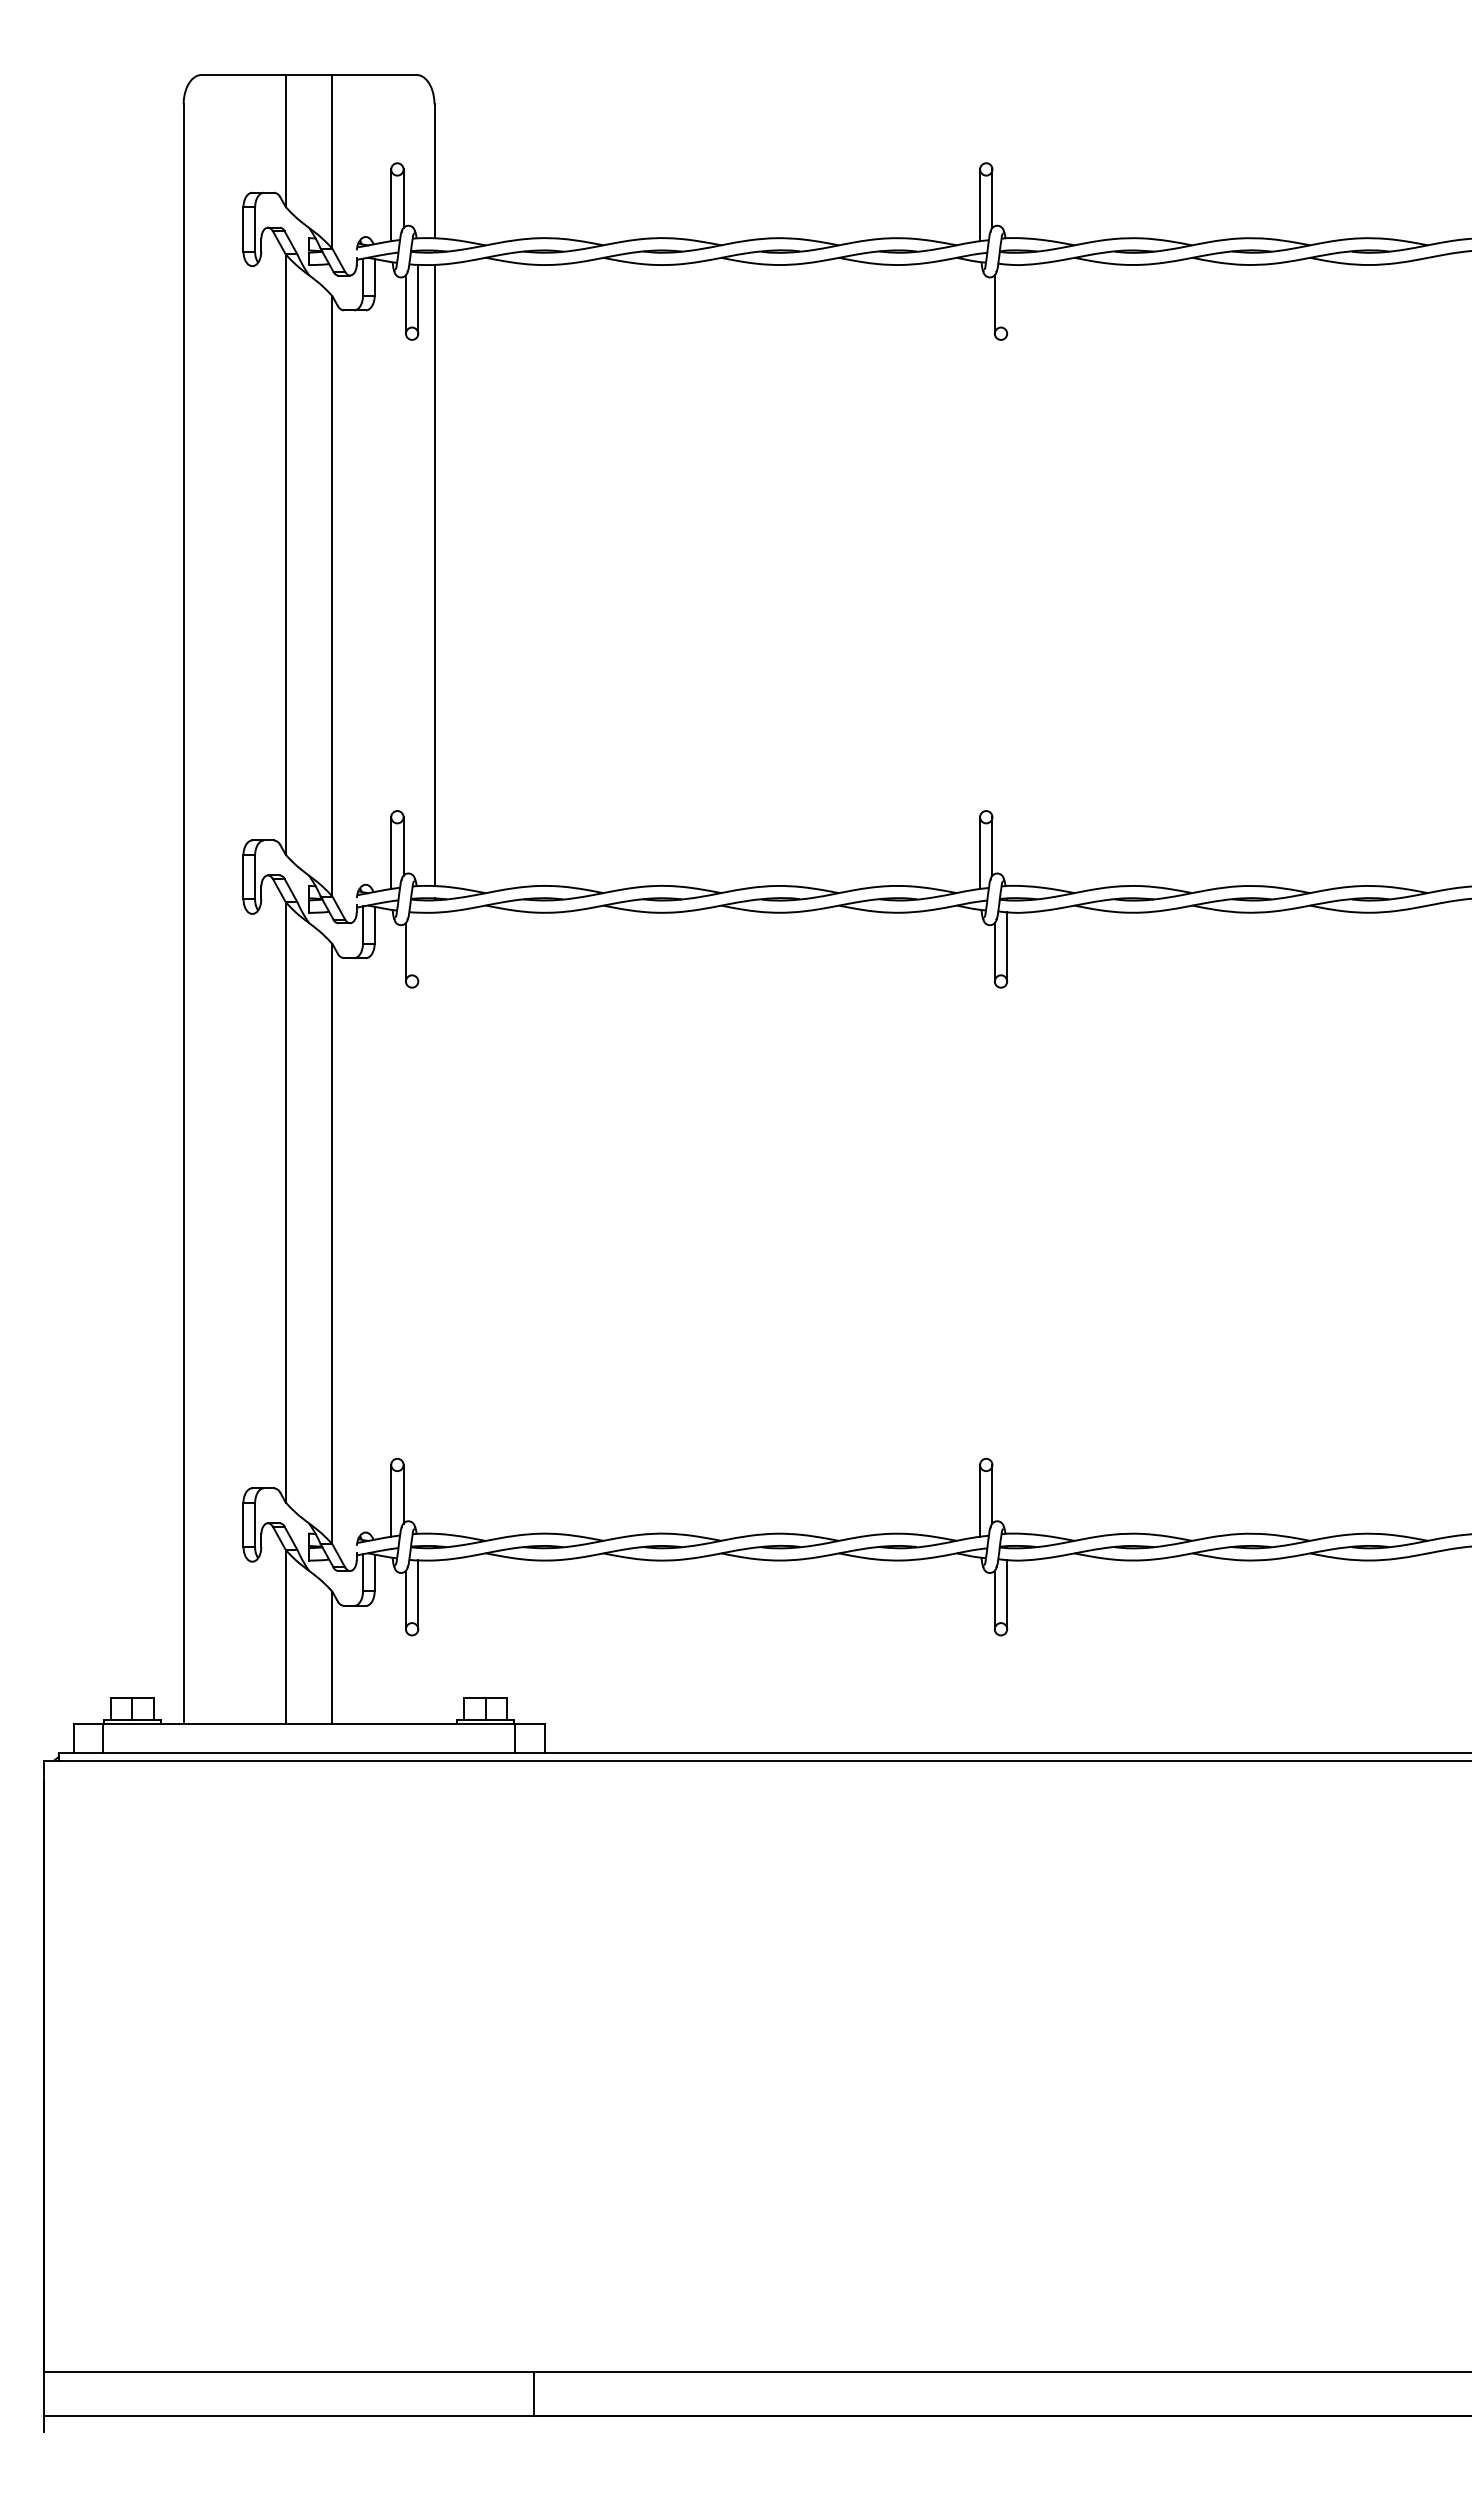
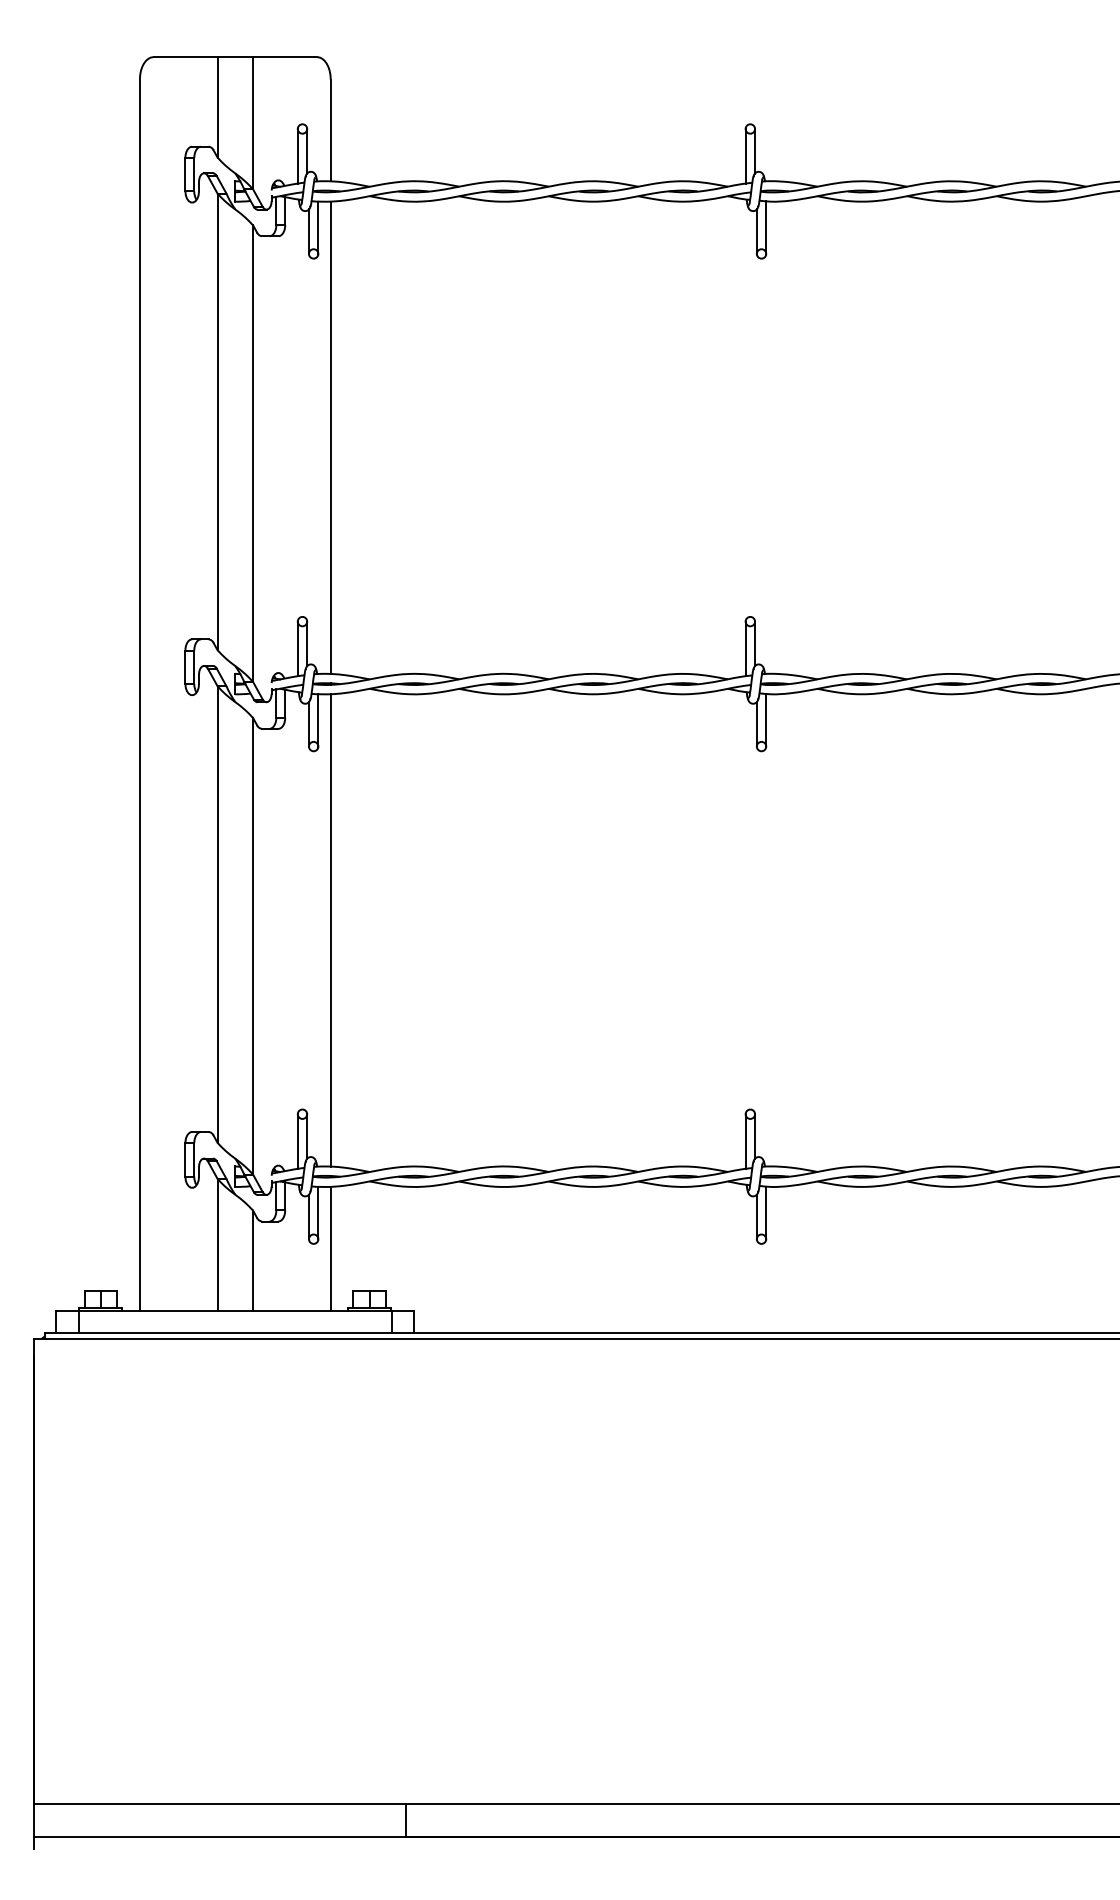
line: (1007, 298) -> (766, 227), added
line: (418, 946) -> (318, 719), added
line: (434, 1222) -> (330, 929), added
line: (434, 1641) -> (330, 1248), added

